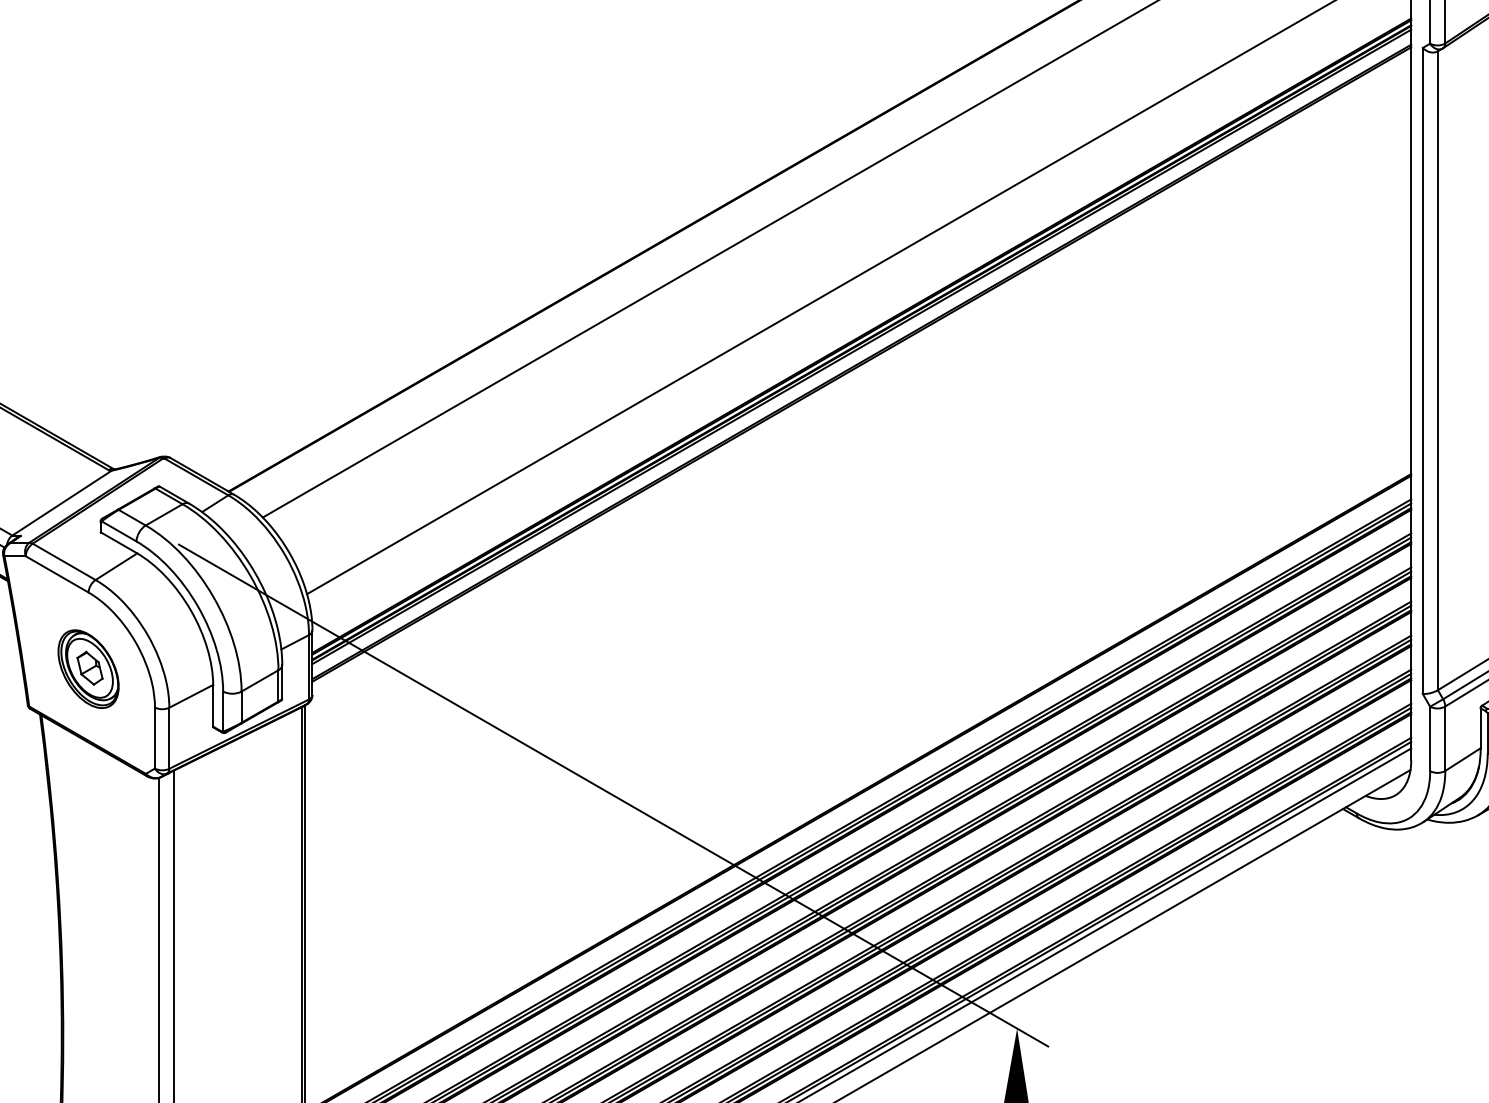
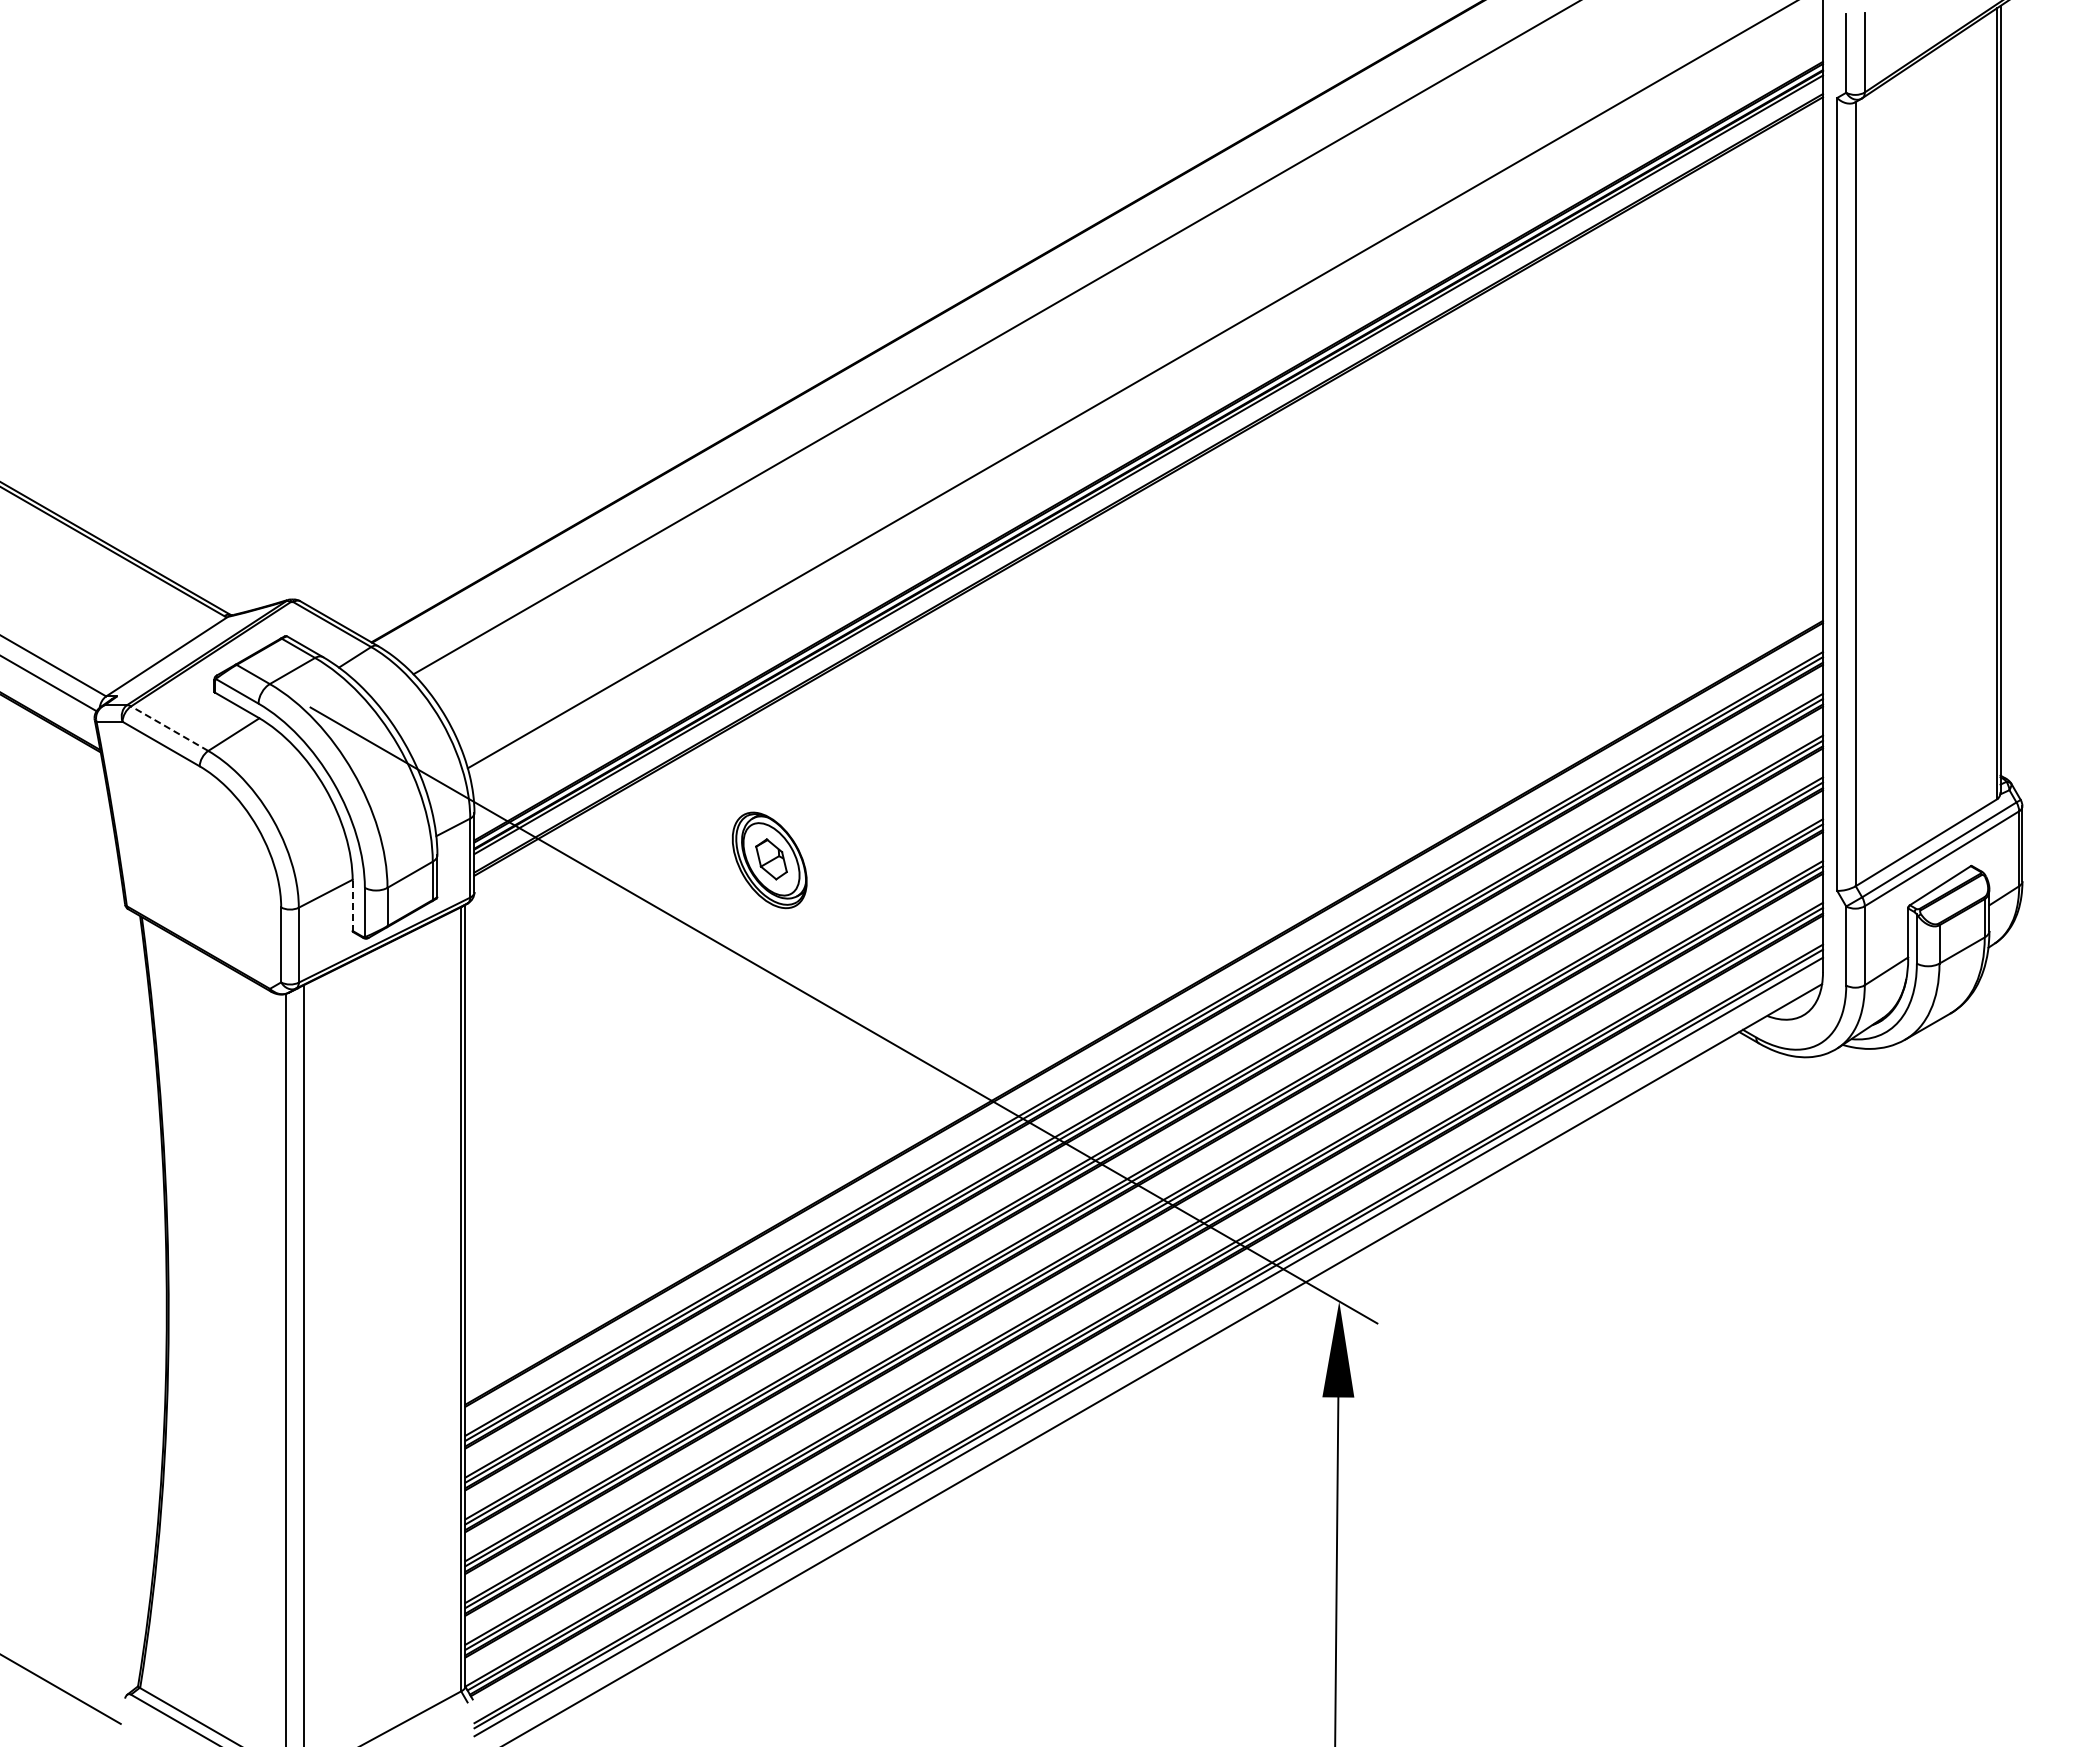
line: (63, 561) -> (169, 728), solid -> dashed
part: (88, 669) -> (769, 860), moved
line: (213, 706) -> (352, 906), solid -> dashed

